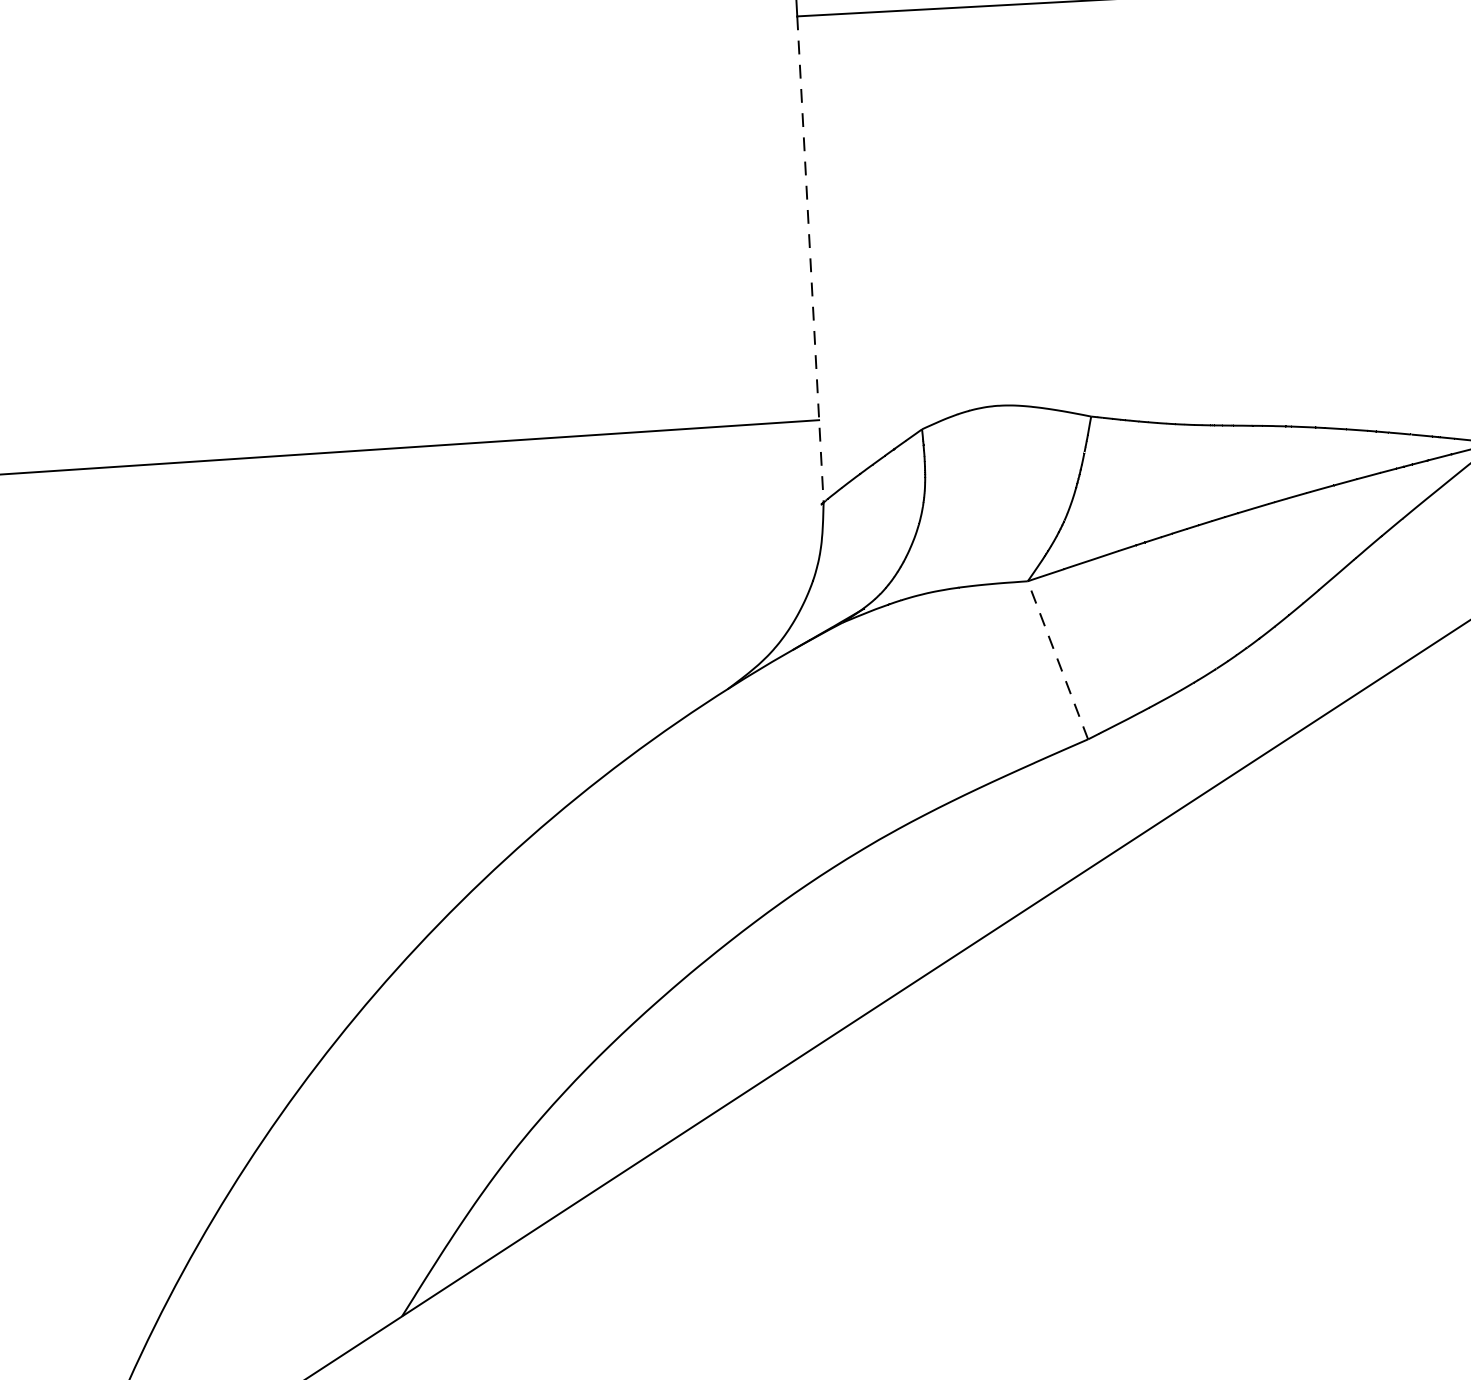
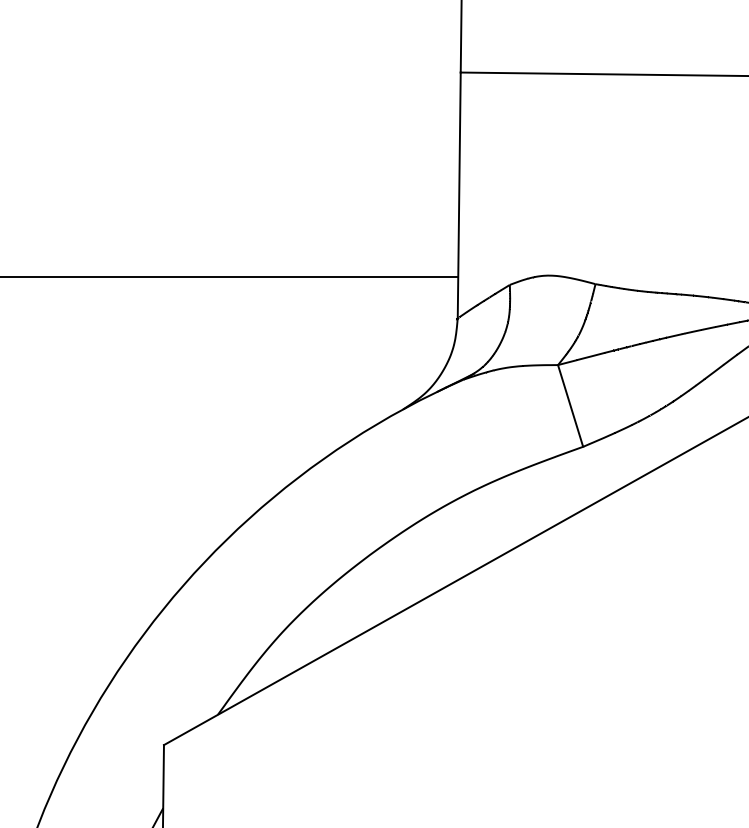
line: (811, 261) -> (459, 196), dashed -> solid
line: (1057, 659) -> (570, 405), dashed -> solid

